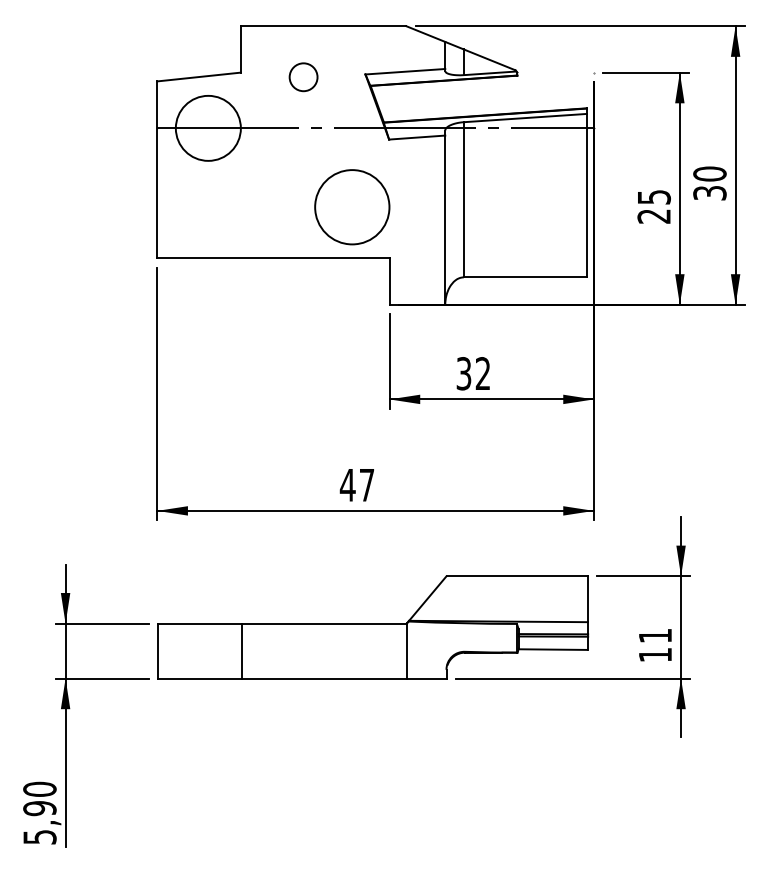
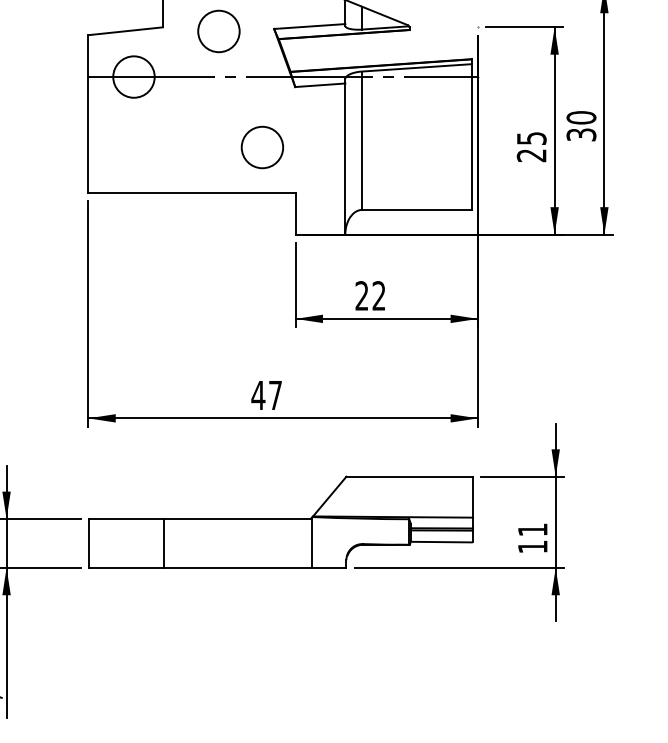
circle: (303, 77) -> (218, 31), size x1.67
circle: (208, 128) -> (134, 77), size x0.71
circle: (352, 207) -> (262, 147), size x0.62
text: (463, 373) -> (361, 295), 32 -> 22

